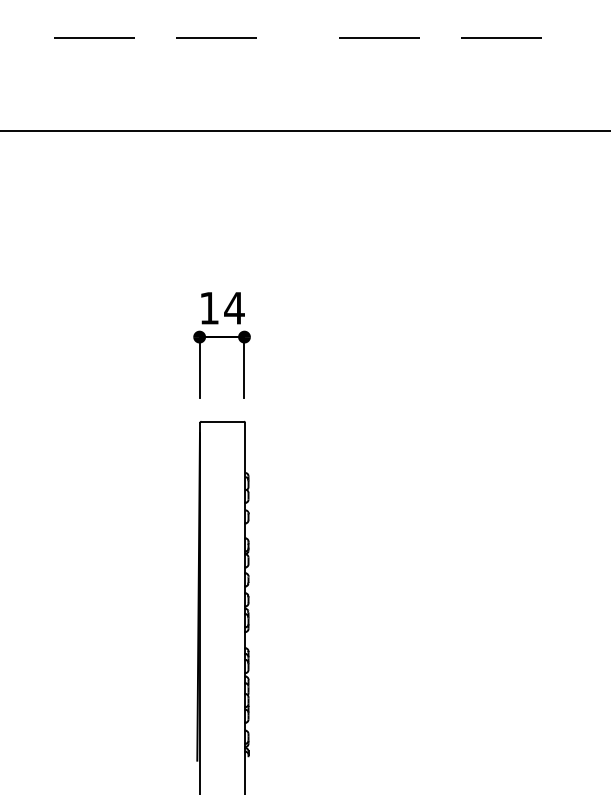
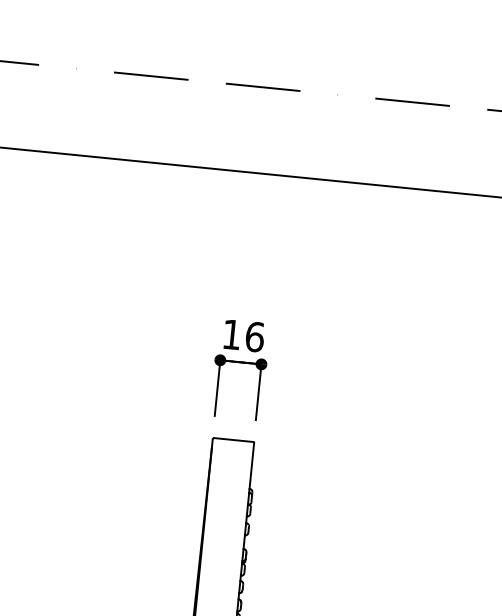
text: (234, 307) -> (254, 336), 14 -> 16

